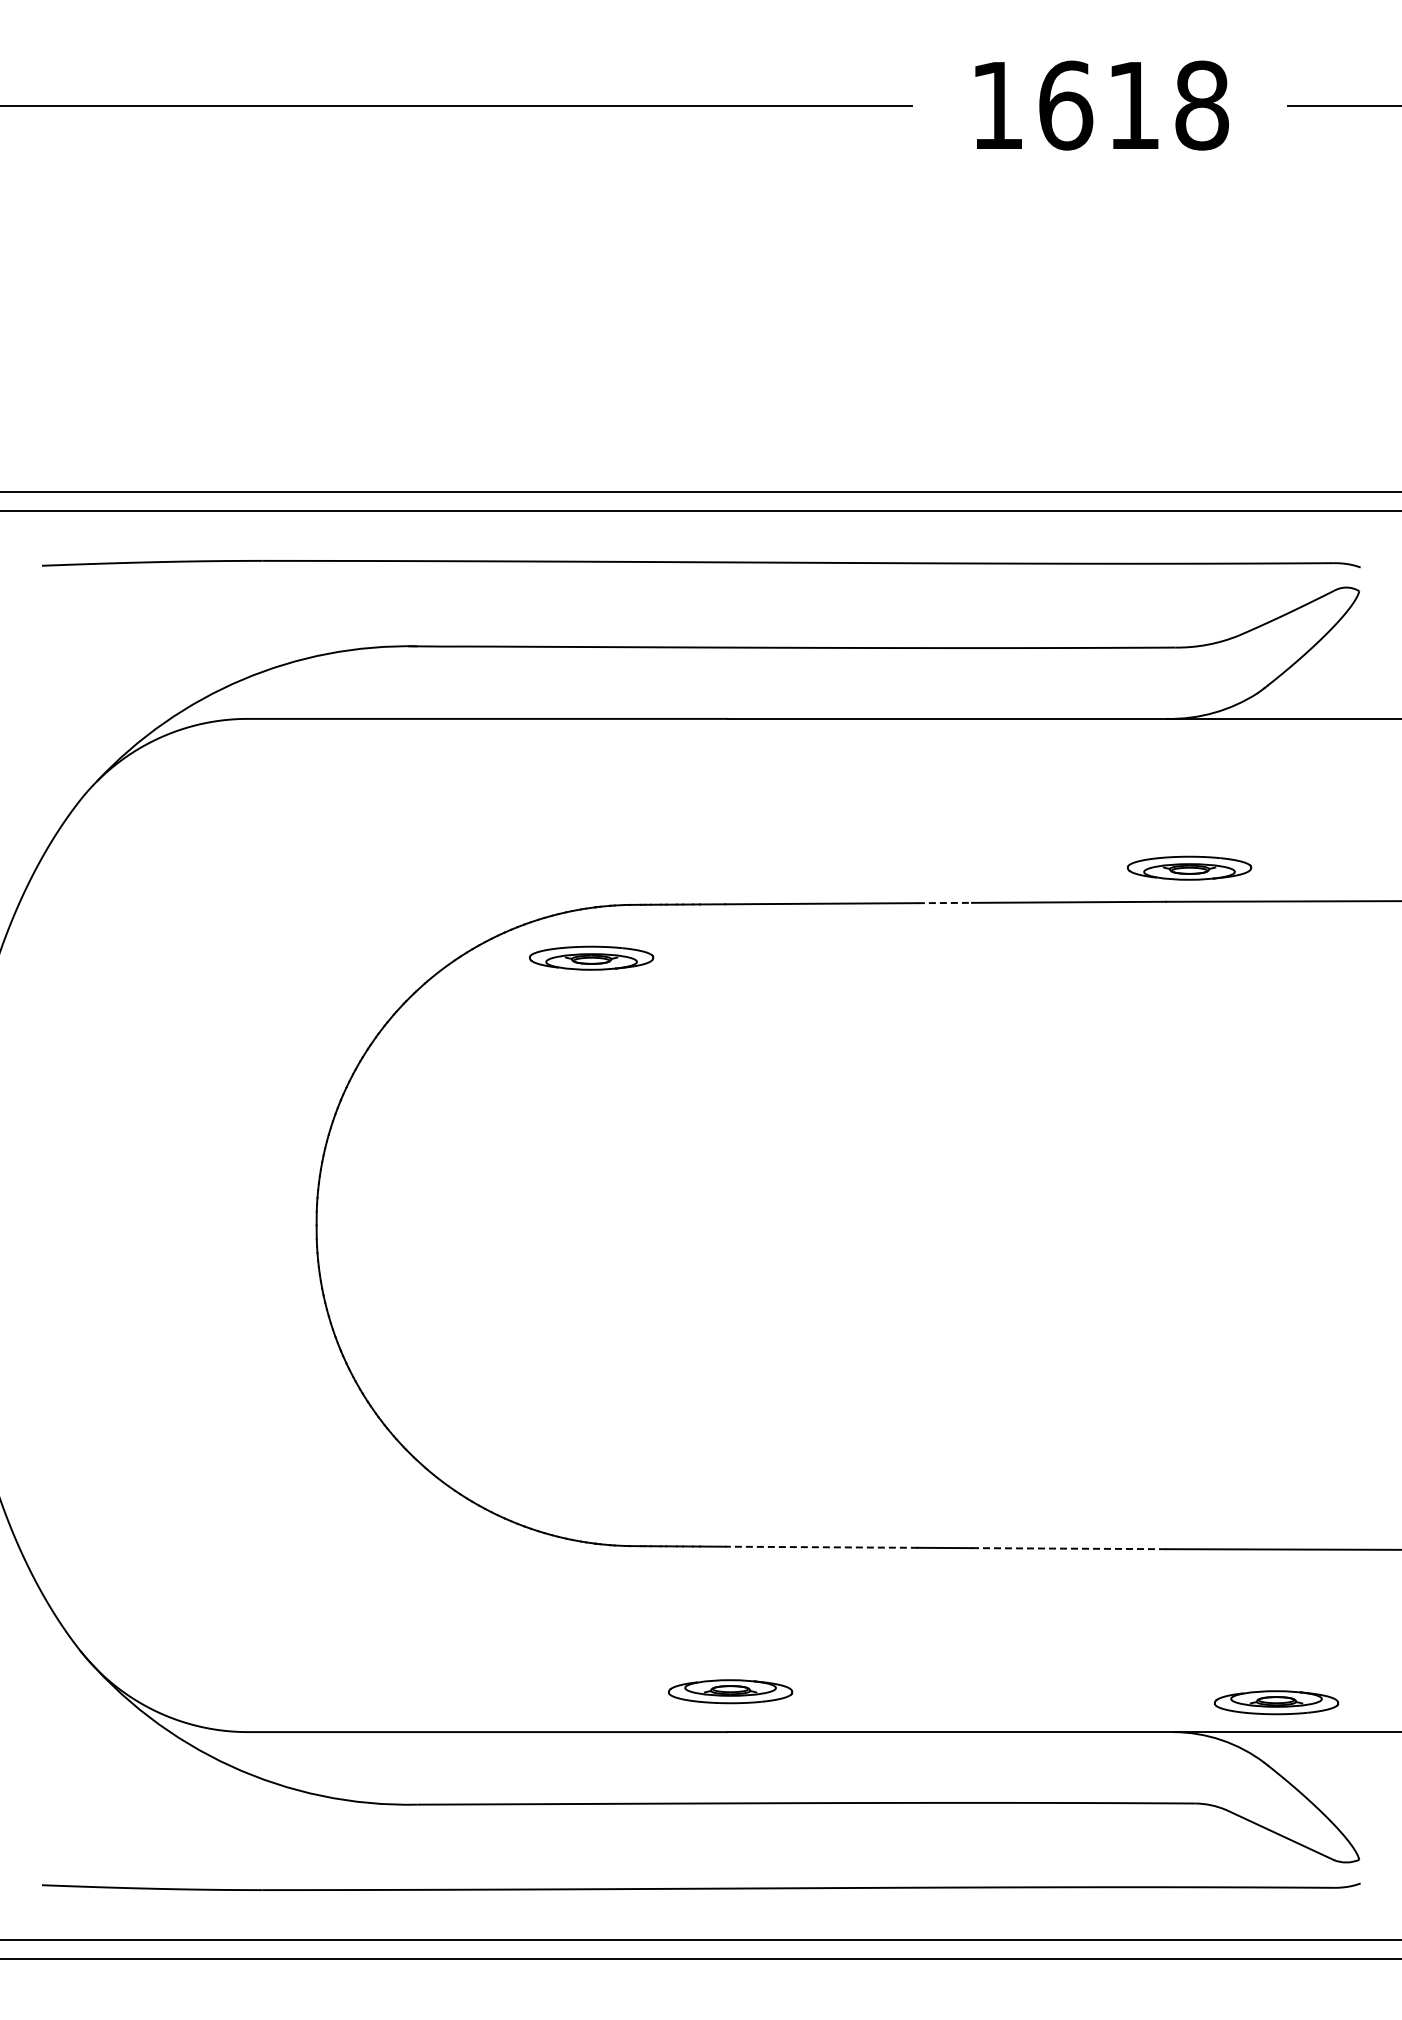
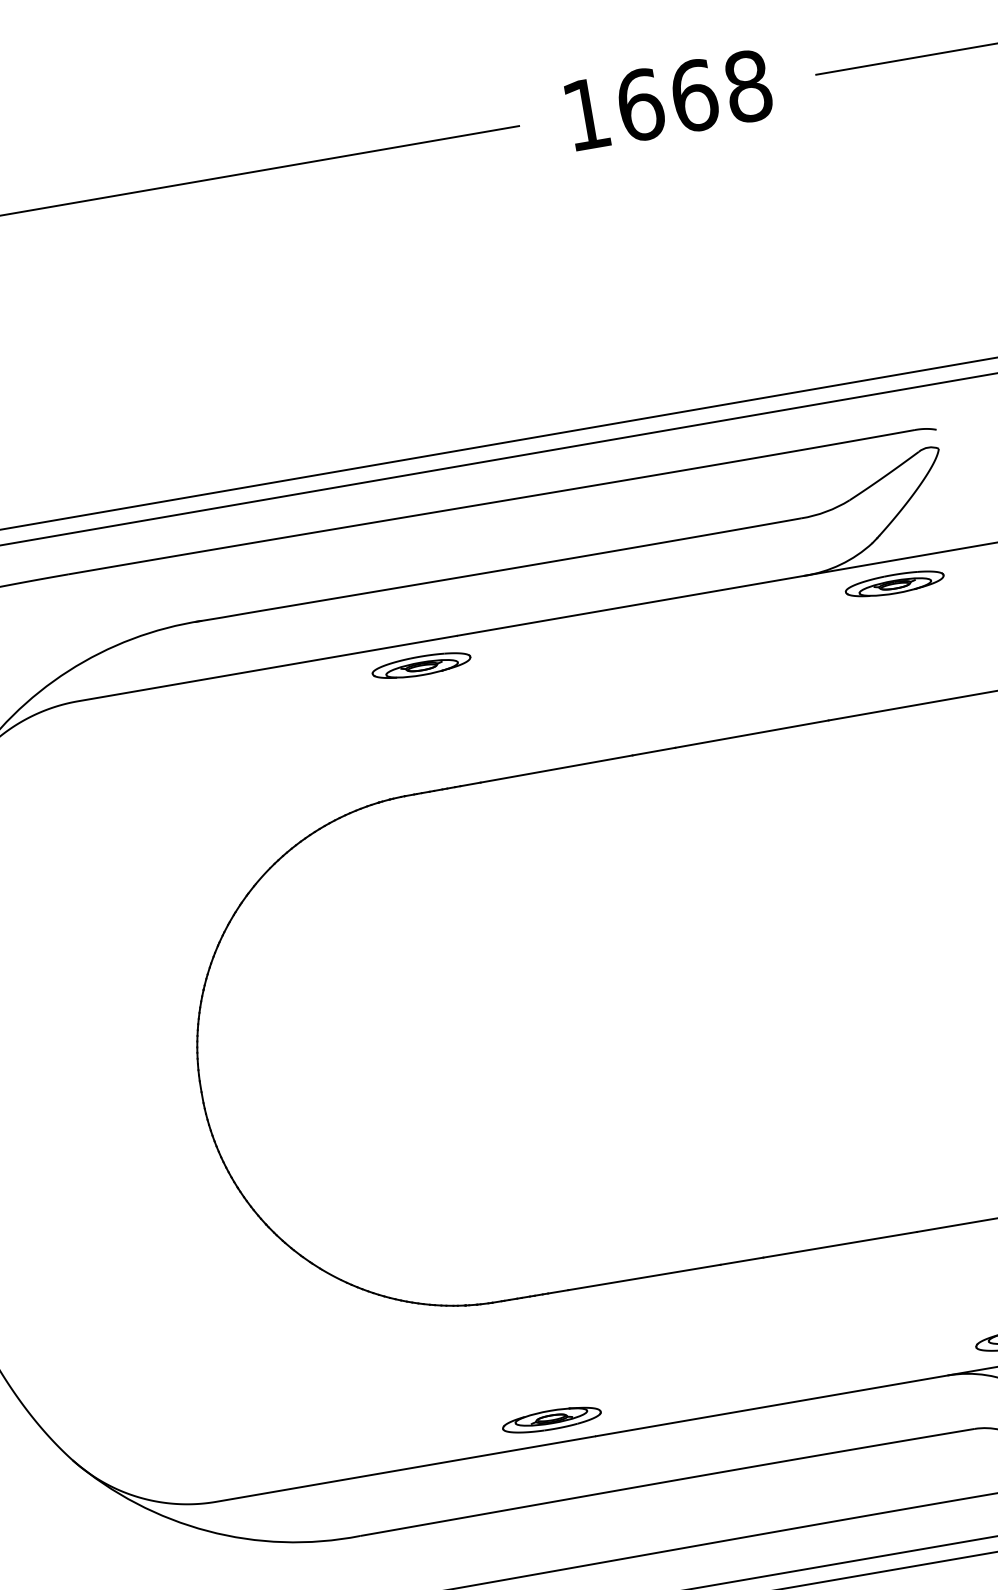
text: (1134, 105) -> (694, 95), 1618 -> 1668
part: (1189, 867) -> (894, 583), moved
line: (945, 903) -> (654, 751), dashed -> solid
part: (591, 957) -> (421, 665), moved
line: (821, 1547) -> (644, 1277), dashed -> solid
line: (1069, 1548) -> (840, 1244), dashed -> solid
part: (730, 1691) -> (551, 1419), moved

